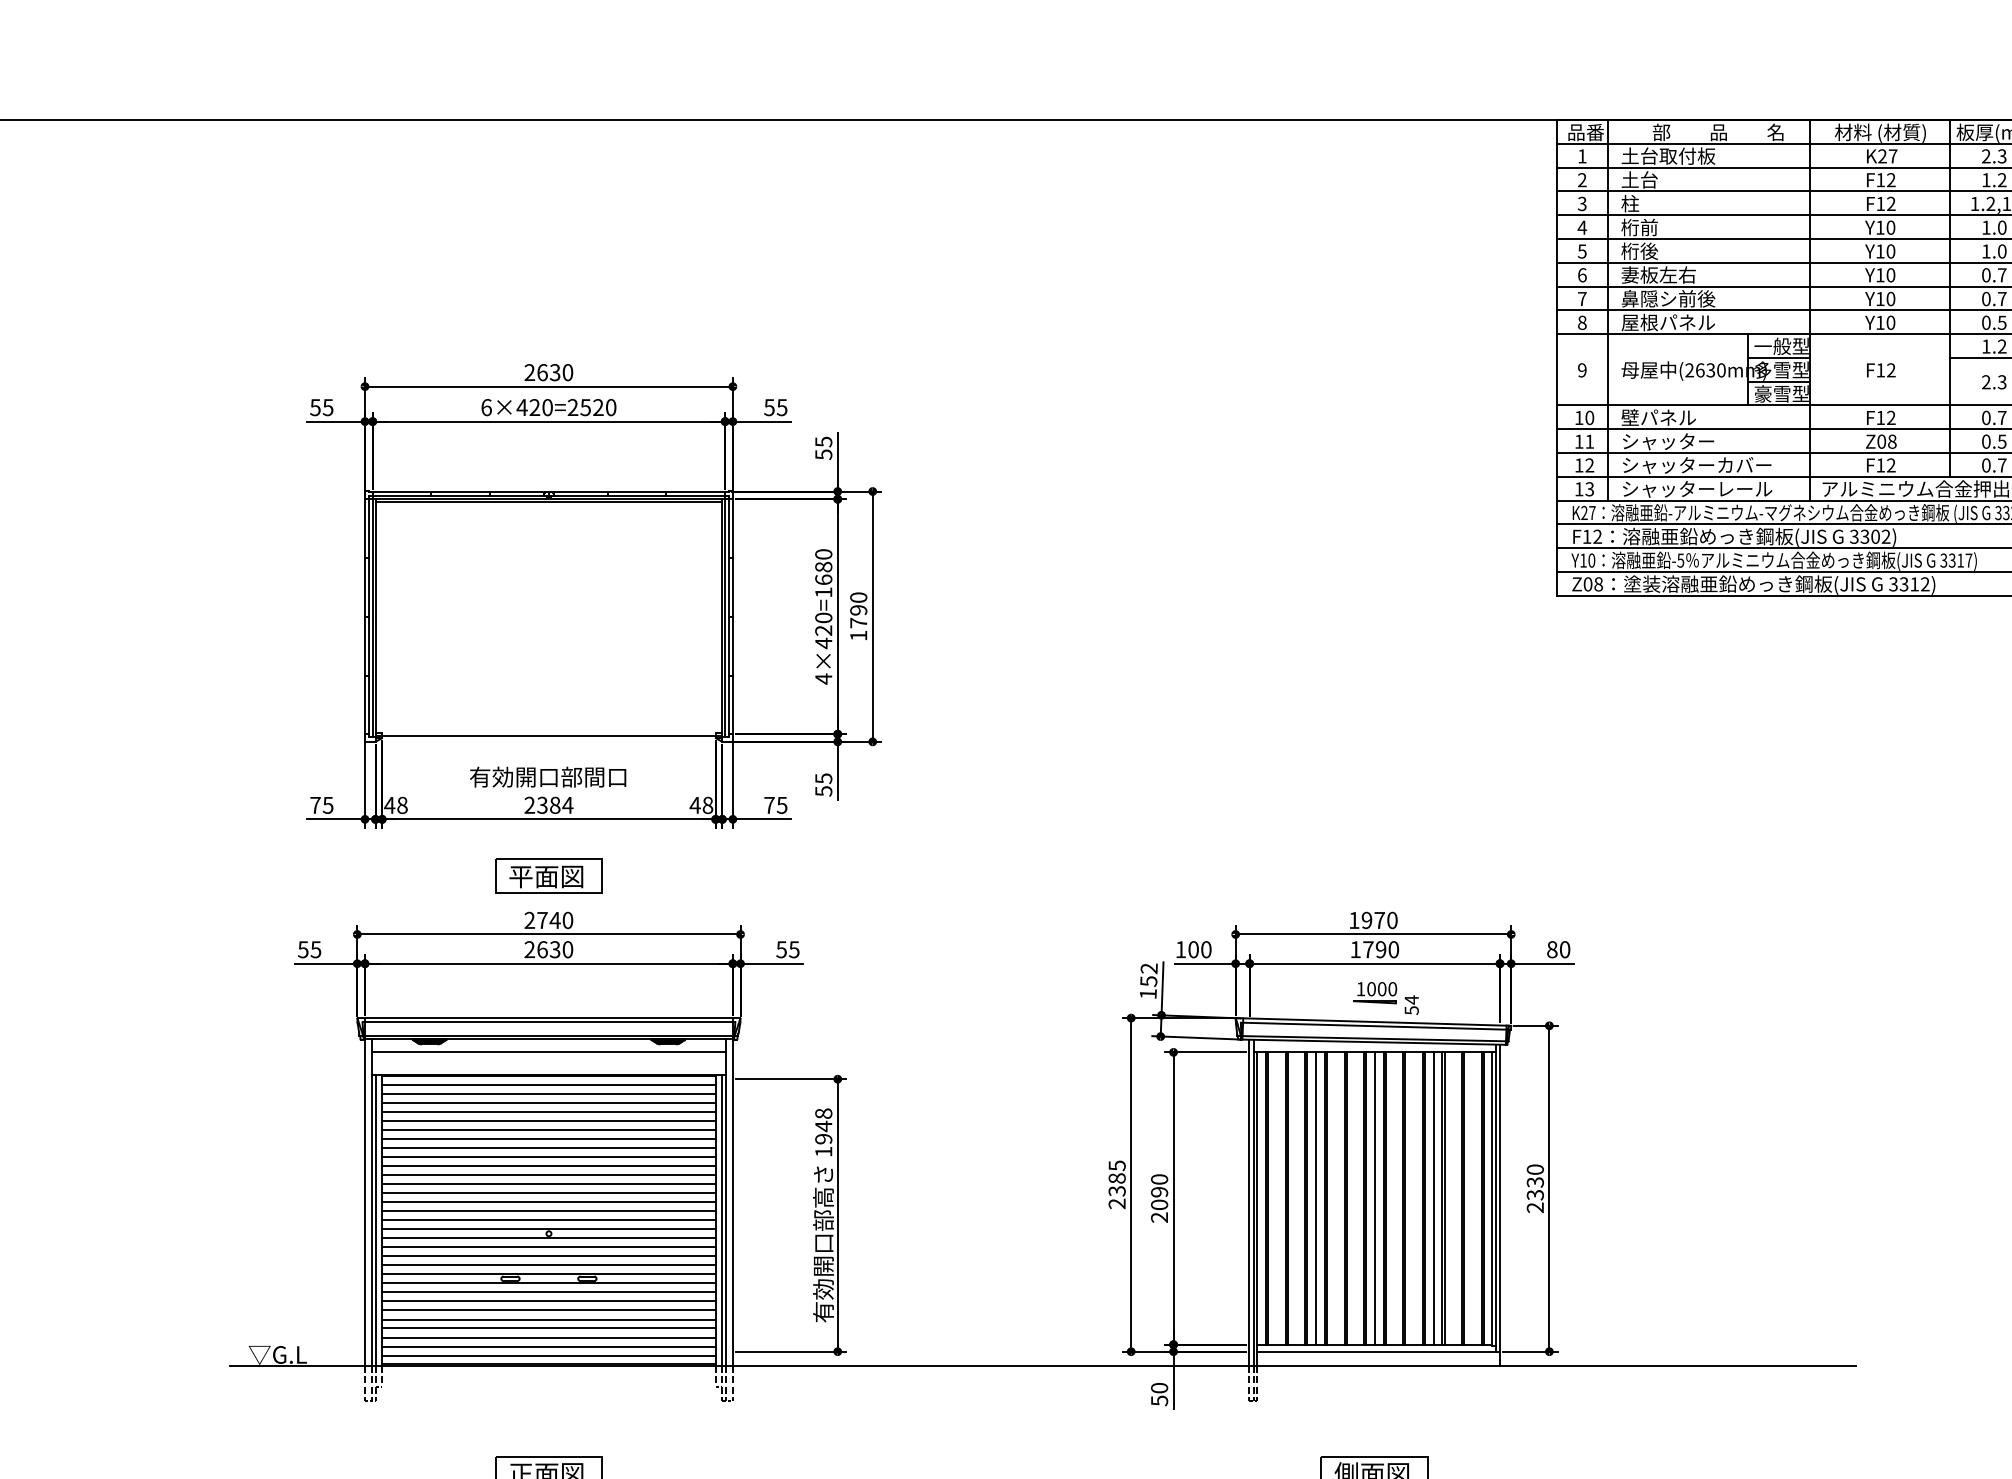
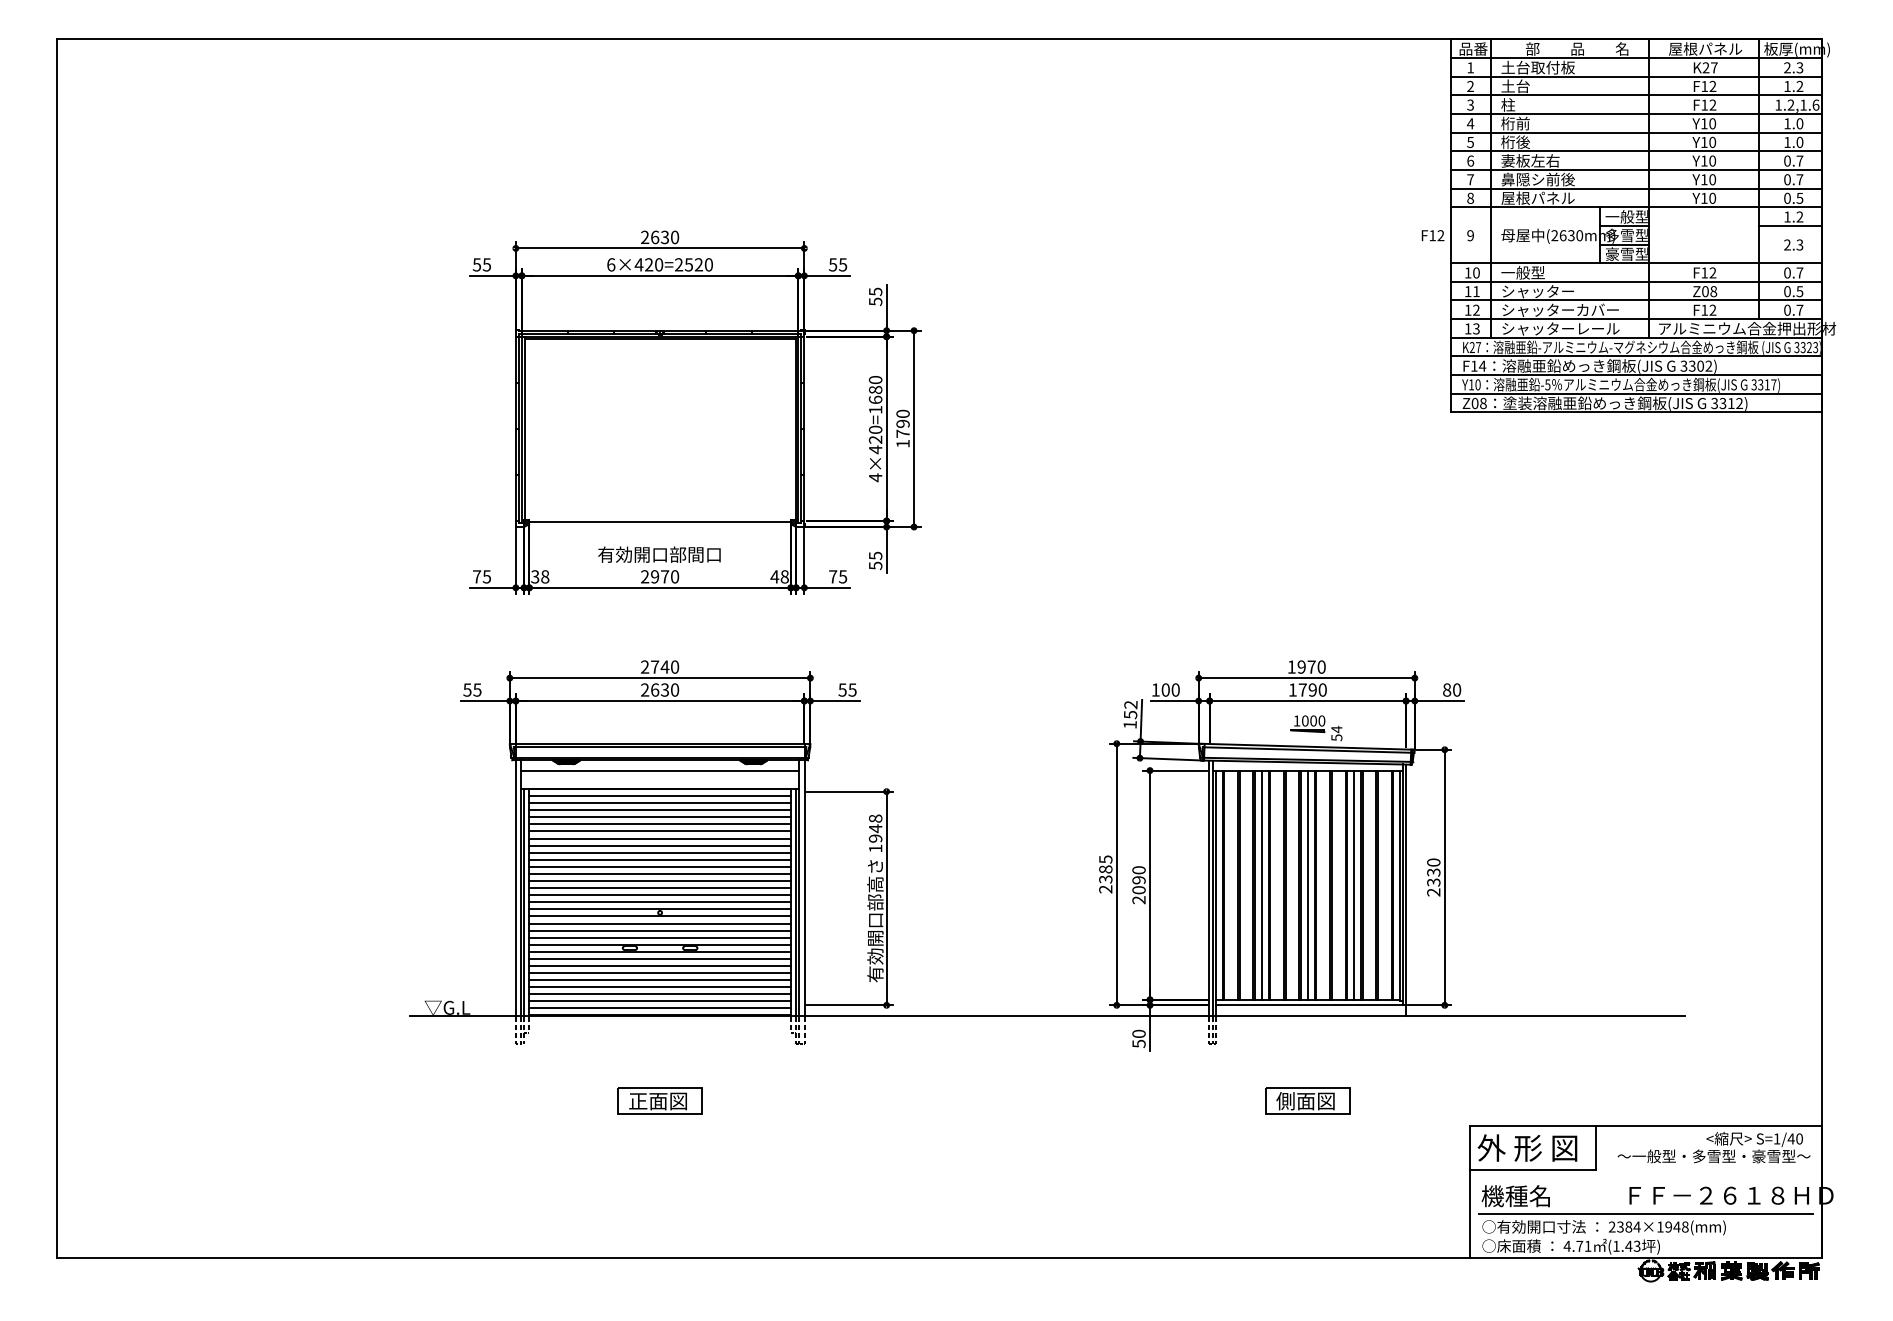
text: (1881, 132) -> (1705, 49), 材料 (材質) -> 屋根パネル
text: (1880, 370) -> (1432, 235), moved
text: (1658, 417) -> (1530, 272), 壁パネル -> 一般型
text: (1597, 535) -> (1482, 365), F12 -> F14
text: (388, 804) -> (534, 576), 48 -> 38
text: (554, 804) -> (664, 576), 2384 -> 2970
part: (548, 875) -> (659, 631), removed

